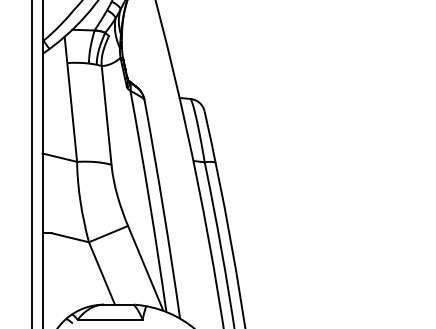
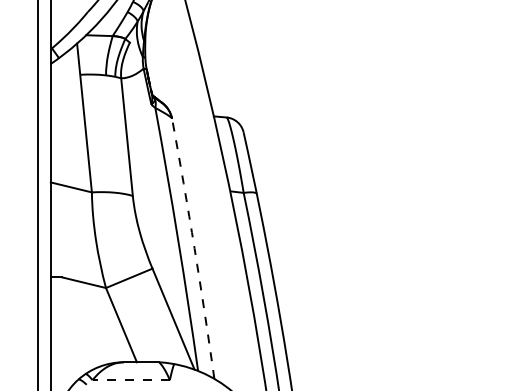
arc: (163, 209) -> (194, 248), solid -> dashed
line: (110, 320) -> (131, 380), solid -> dashed

